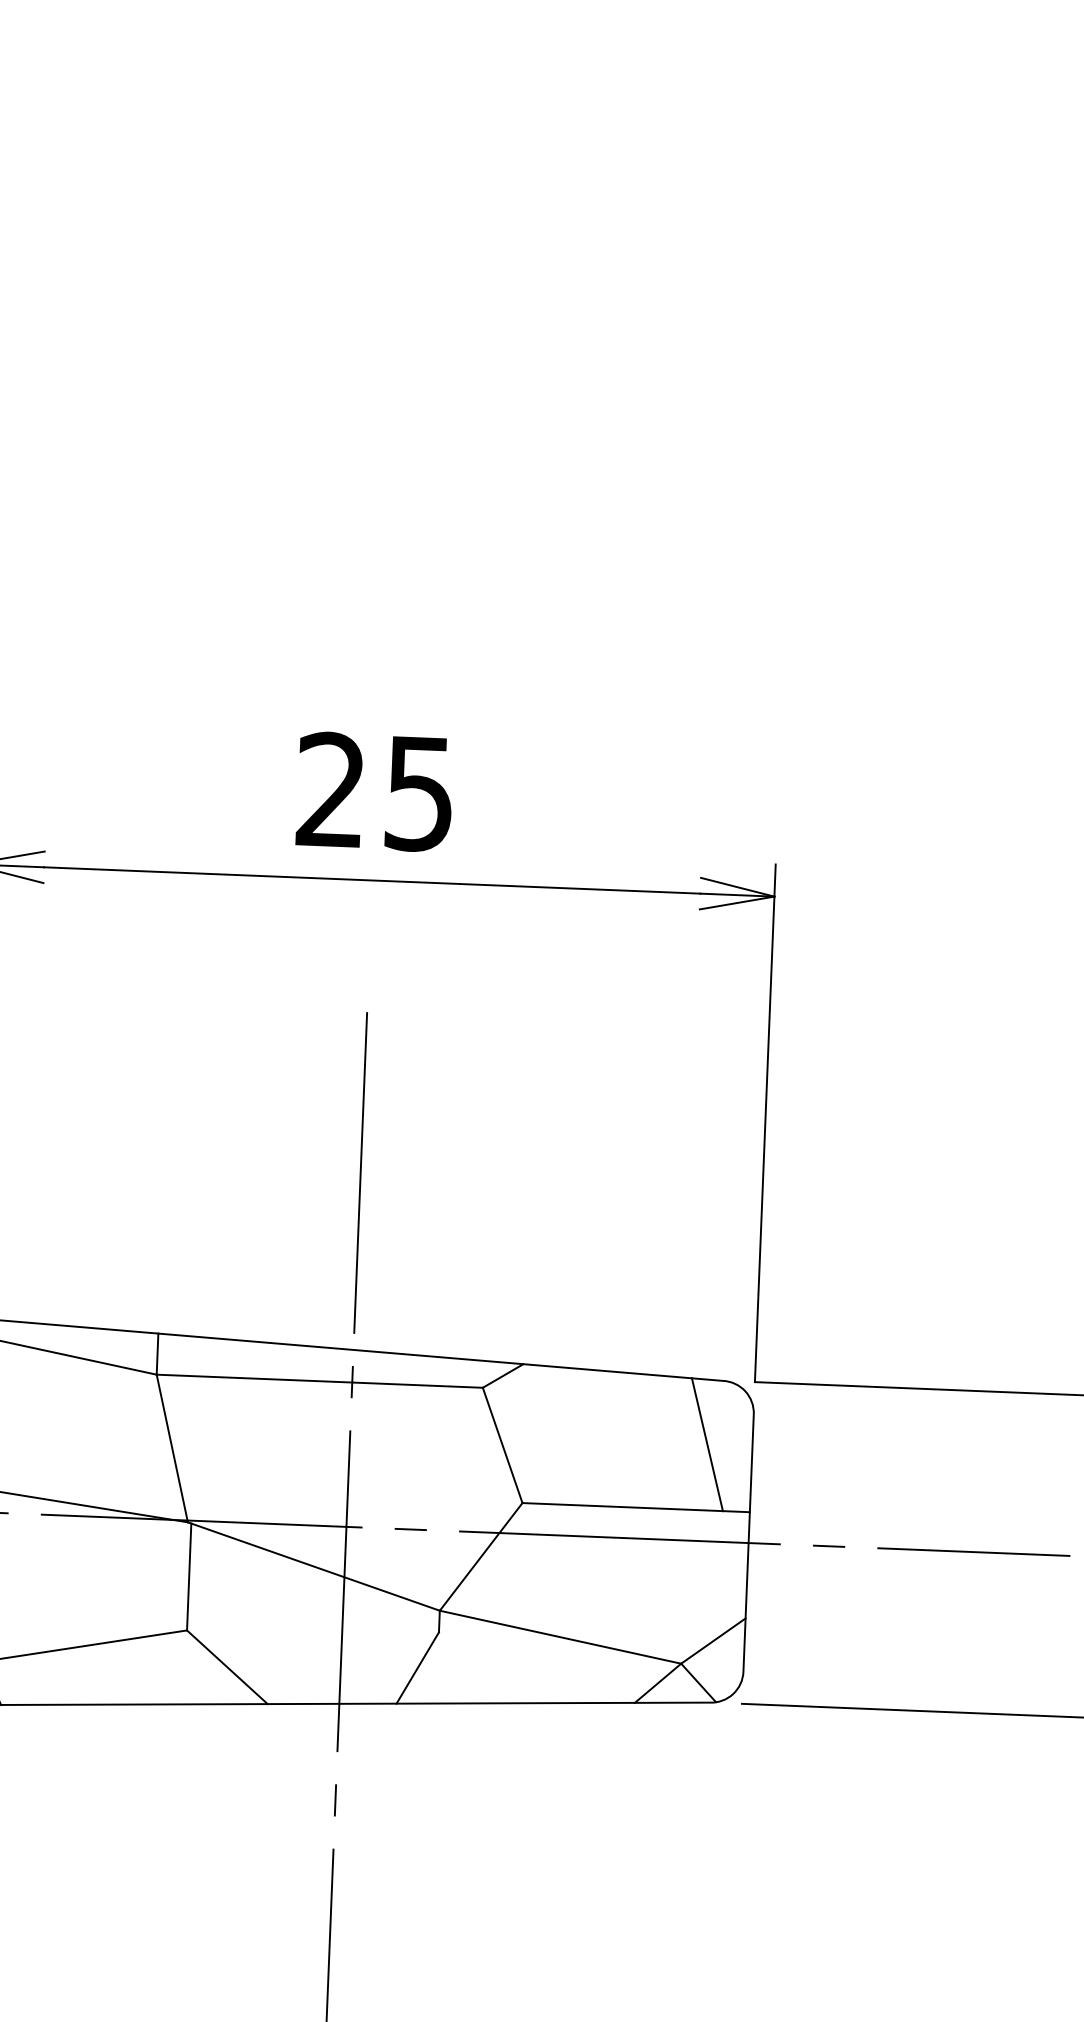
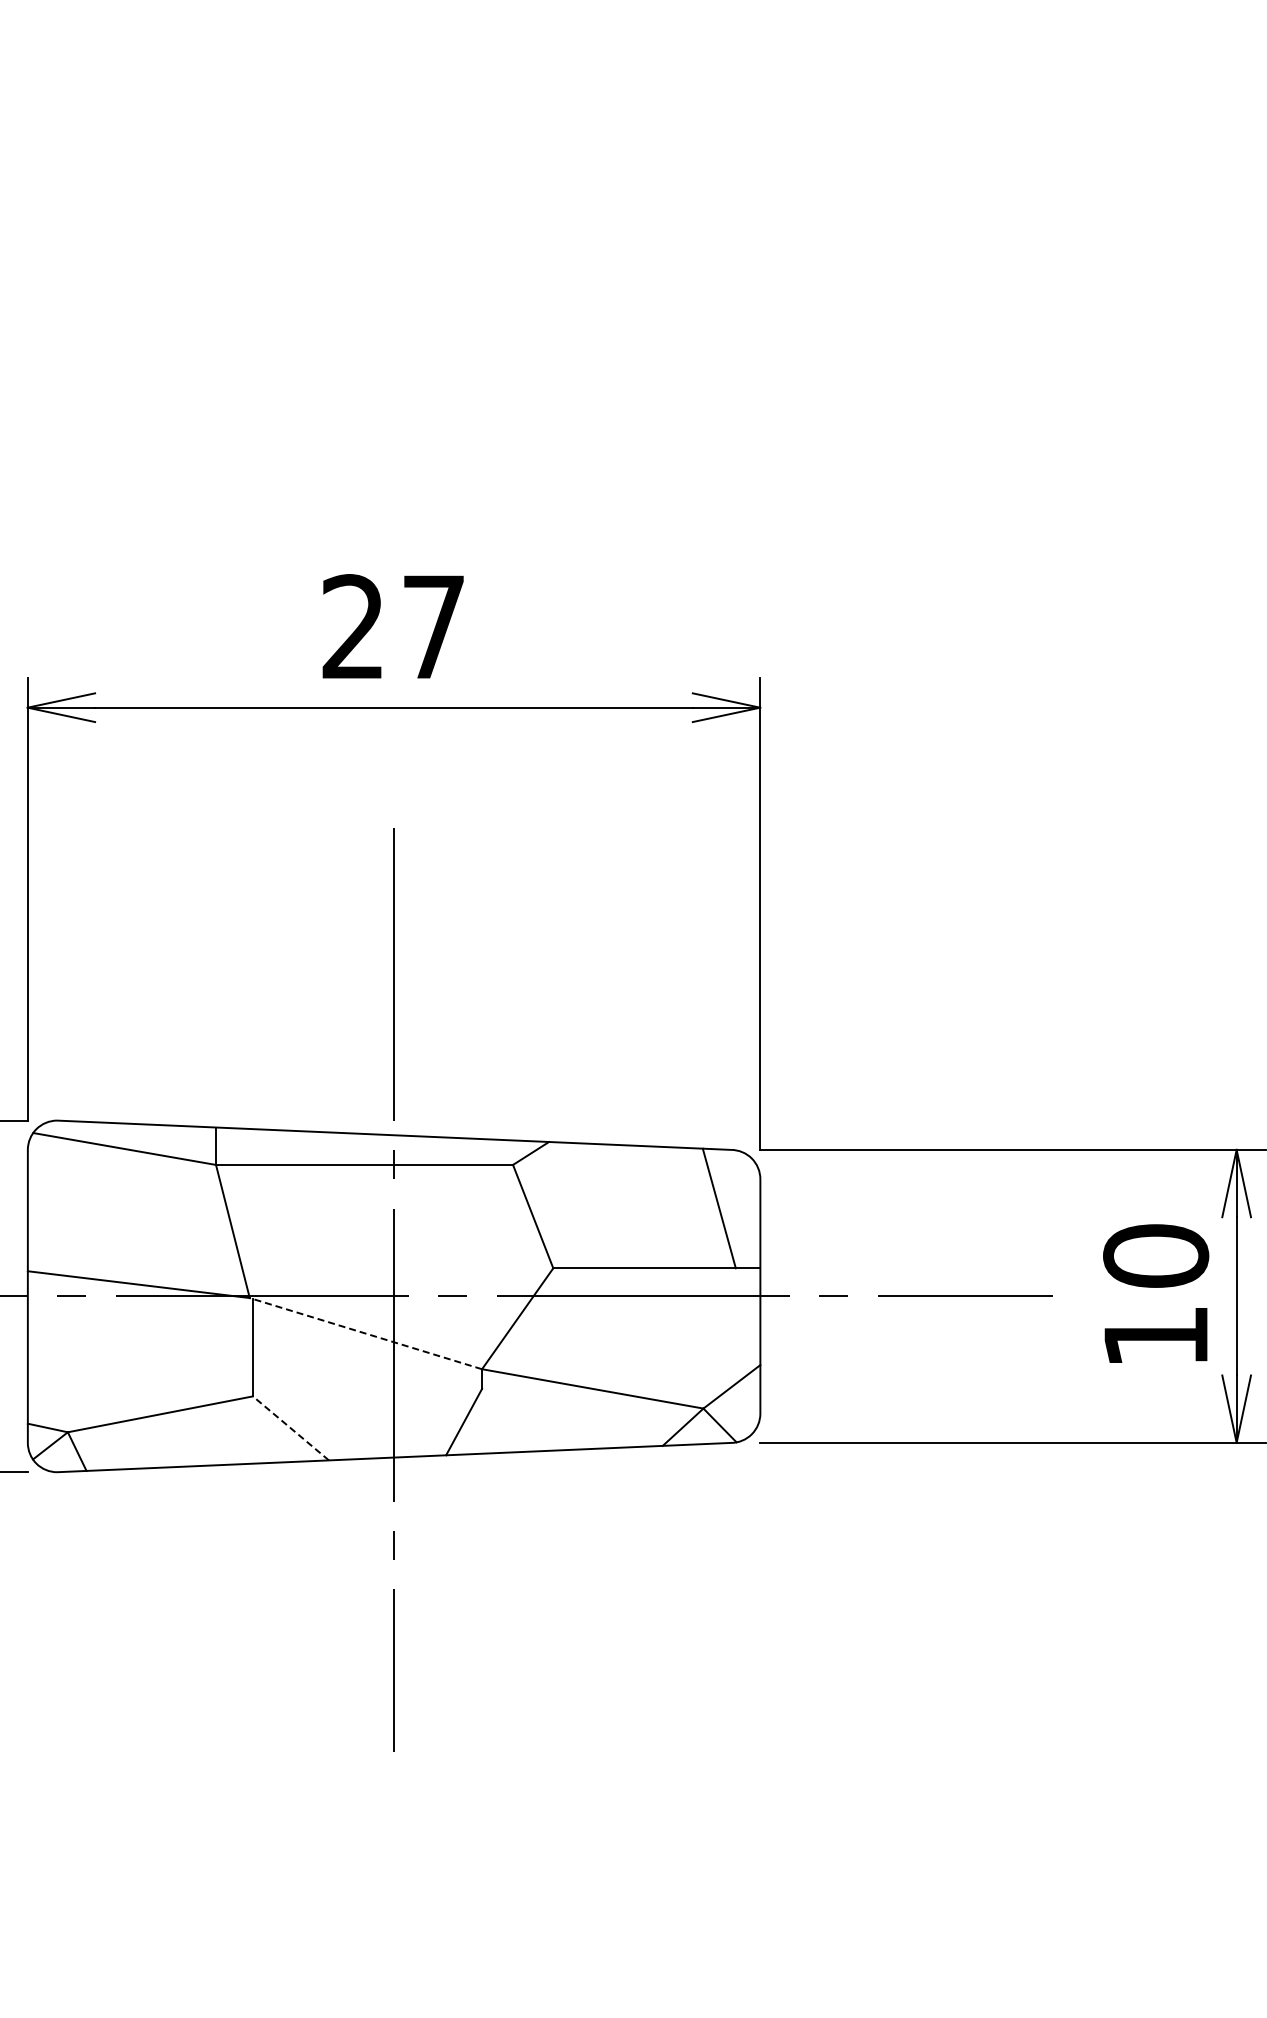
text: (419, 794) -> (433, 627), 25 -> 27
line: (313, 1566) -> (365, 1333), solid -> dashed
line: (226, 1667) -> (290, 1428), solid -> dashed

